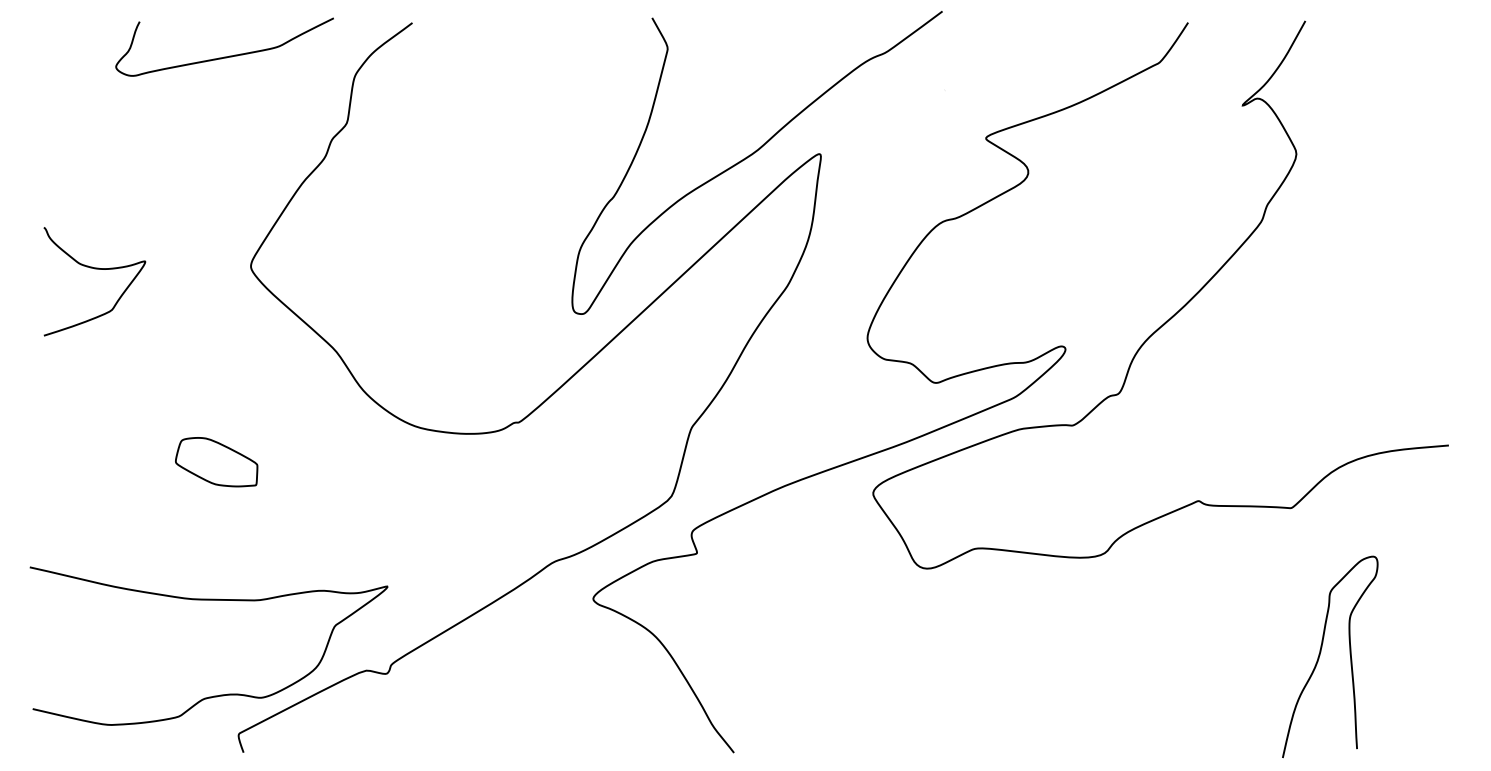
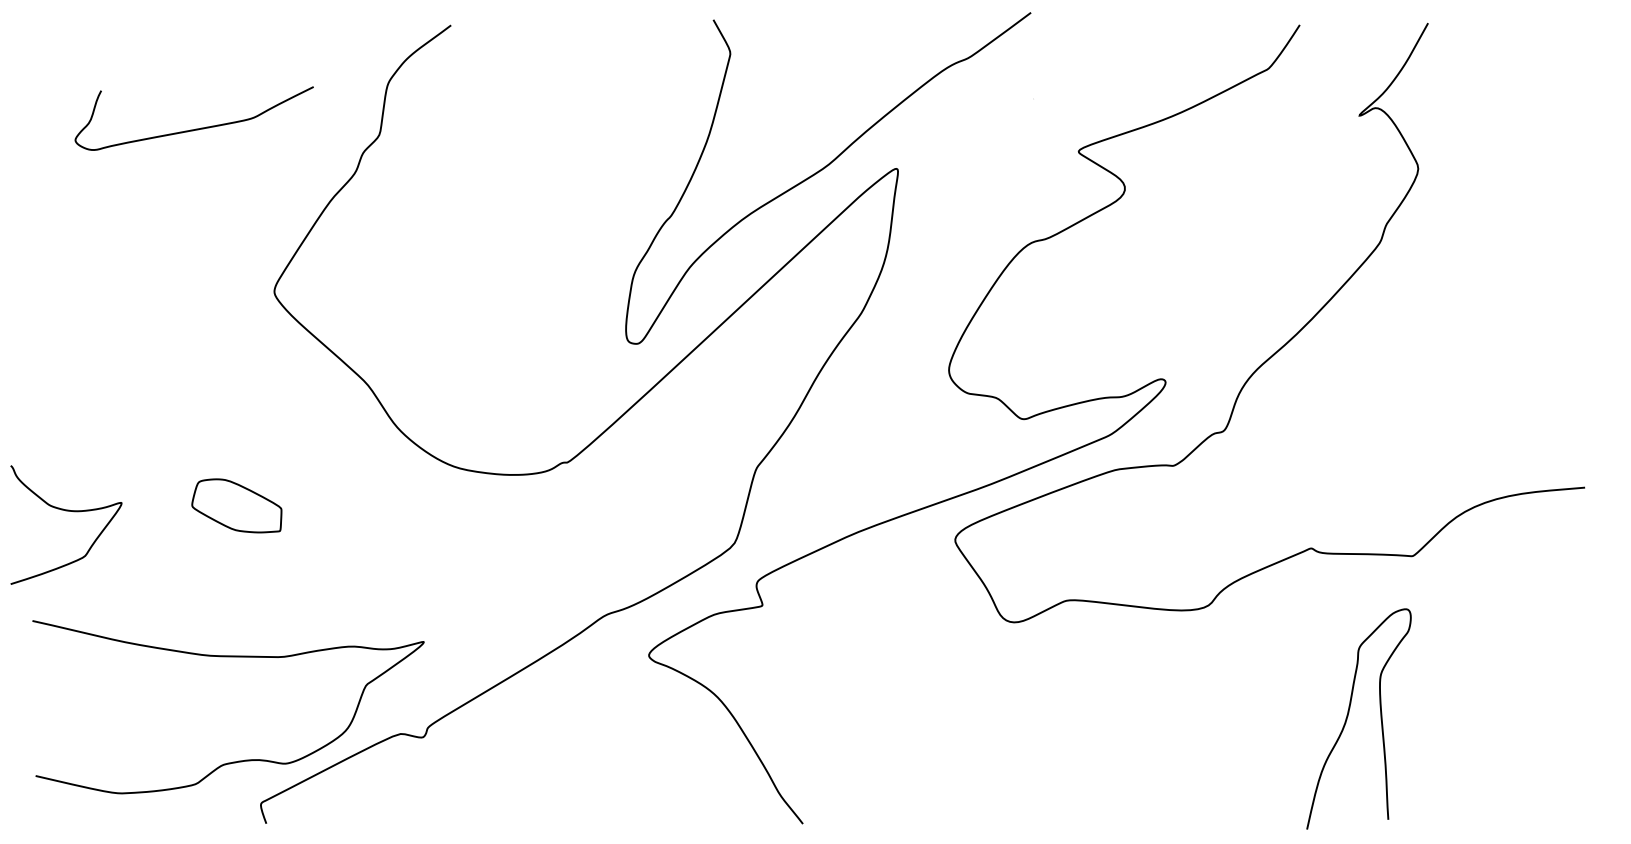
curve: (224, 56) -> (194, 128), moved
curve: (94, 269) -> (66, 511), moved
curve: (1321, 652) -> (1349, 714), moved

